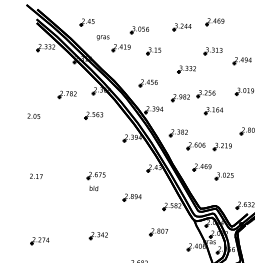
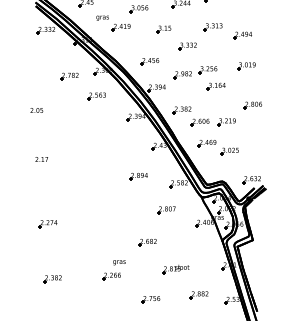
part: (153, 51) -> (163, 29), moved
text: (33, 116) -> (36, 110), moved
part: (95, 181) -> (101, 161), removed
part: (98, 236) -> (106, 216), removed

